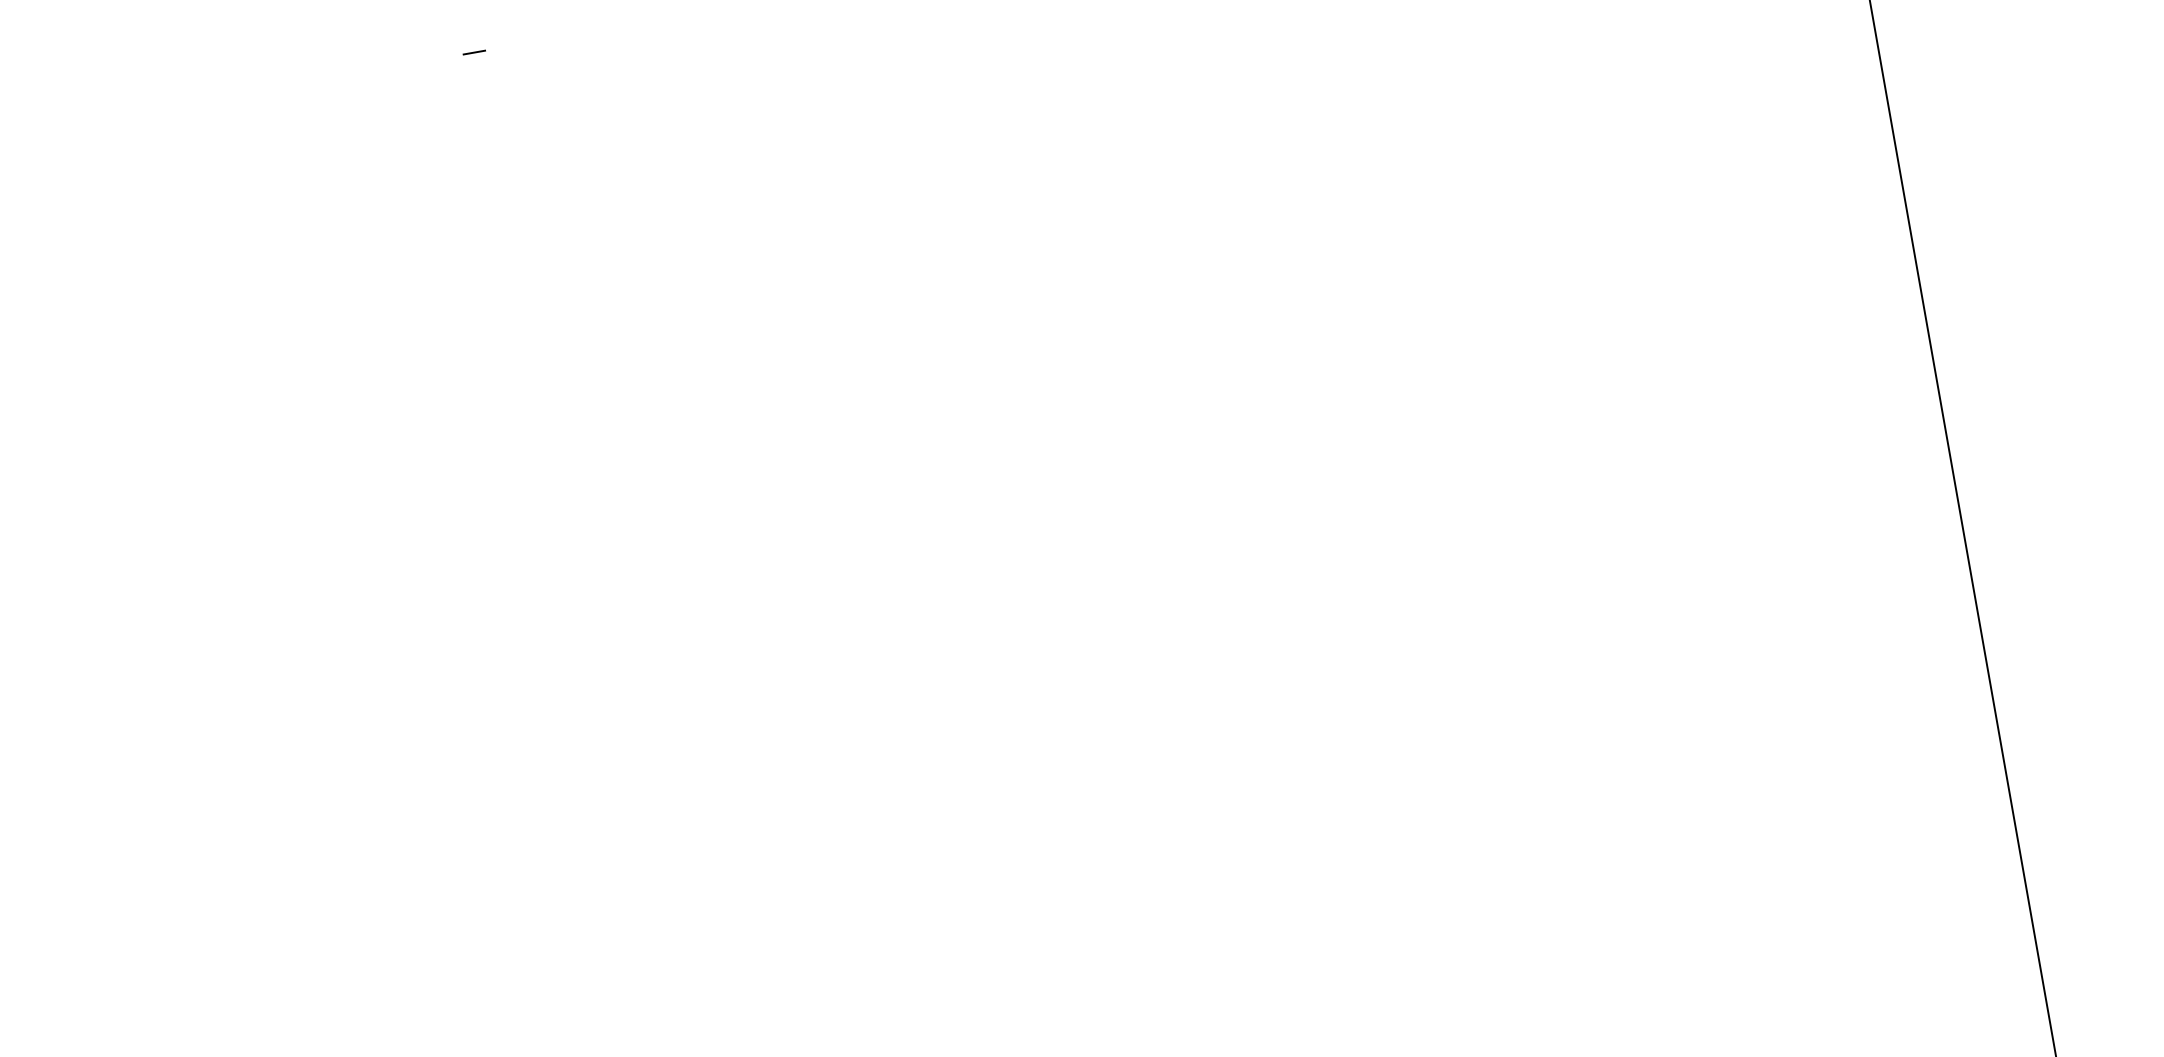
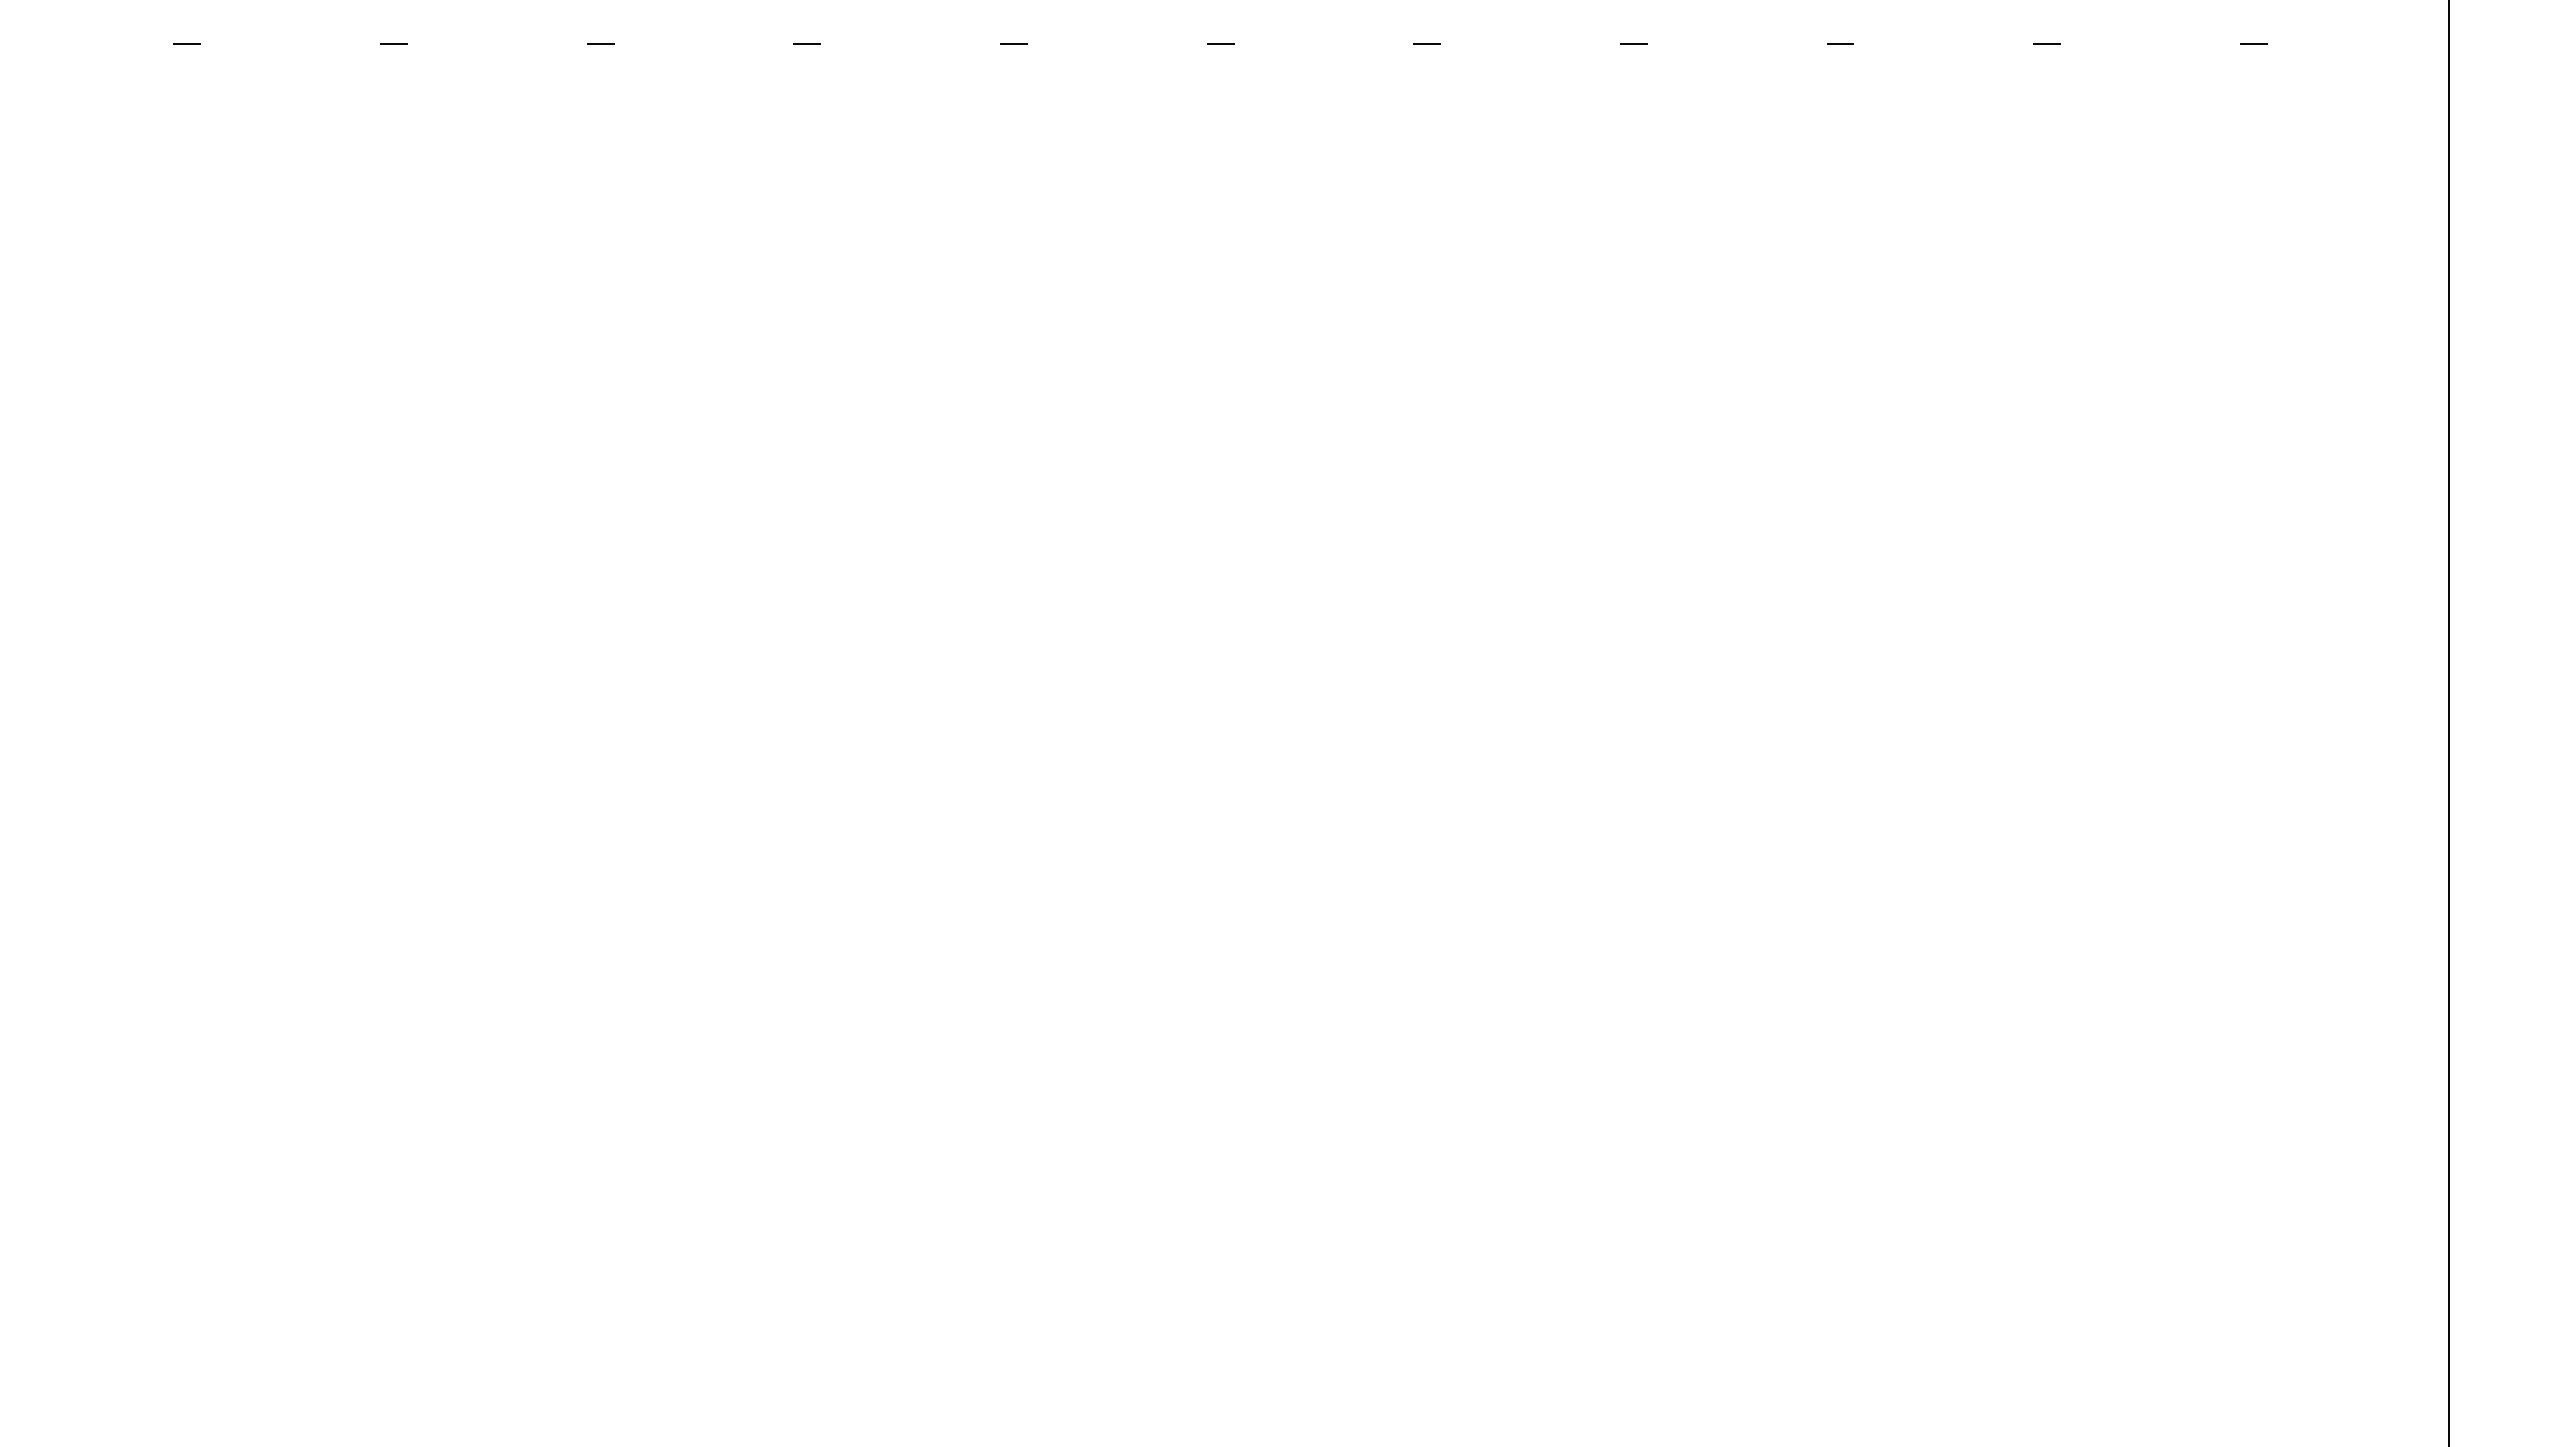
line: (645, 22) -> (1013, 44), added
line: (302, 83) -> (600, 44), added
line: (130, 113) -> (393, 44), added

